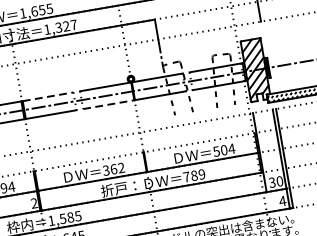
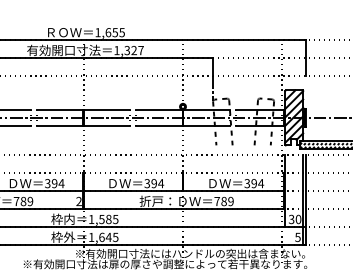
line: (48, 96) -> (107, 109), dashed -> solid
line: (109, 104) -> (160, 125), dashed -> solid
text: (220, 150) -> (250, 183), 504 -> 394
text: (117, 168) -> (157, 183), 362 -> 394
text: (282, 201) -> (297, 237), 4 -> 5

